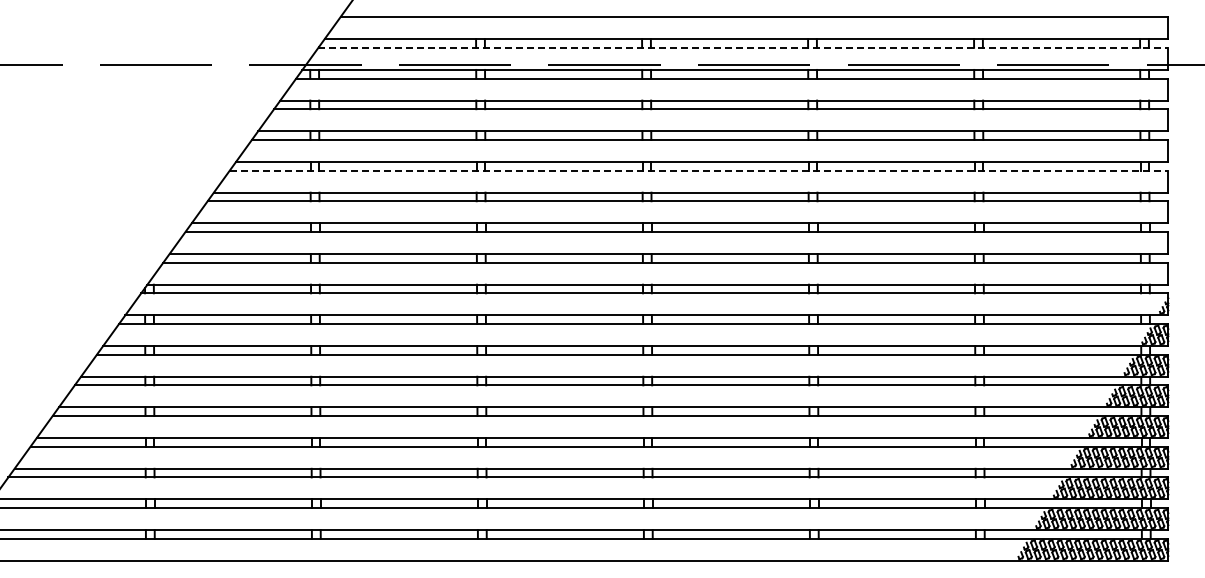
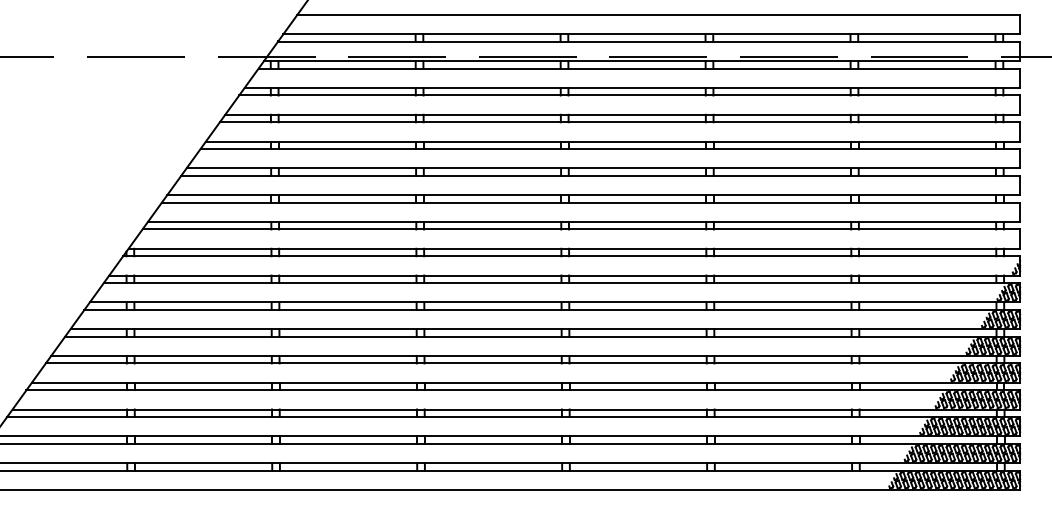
line: (743, 47) -> (649, 41), dashed -> solid
line: (699, 170) -> (610, 149), dashed -> solid

